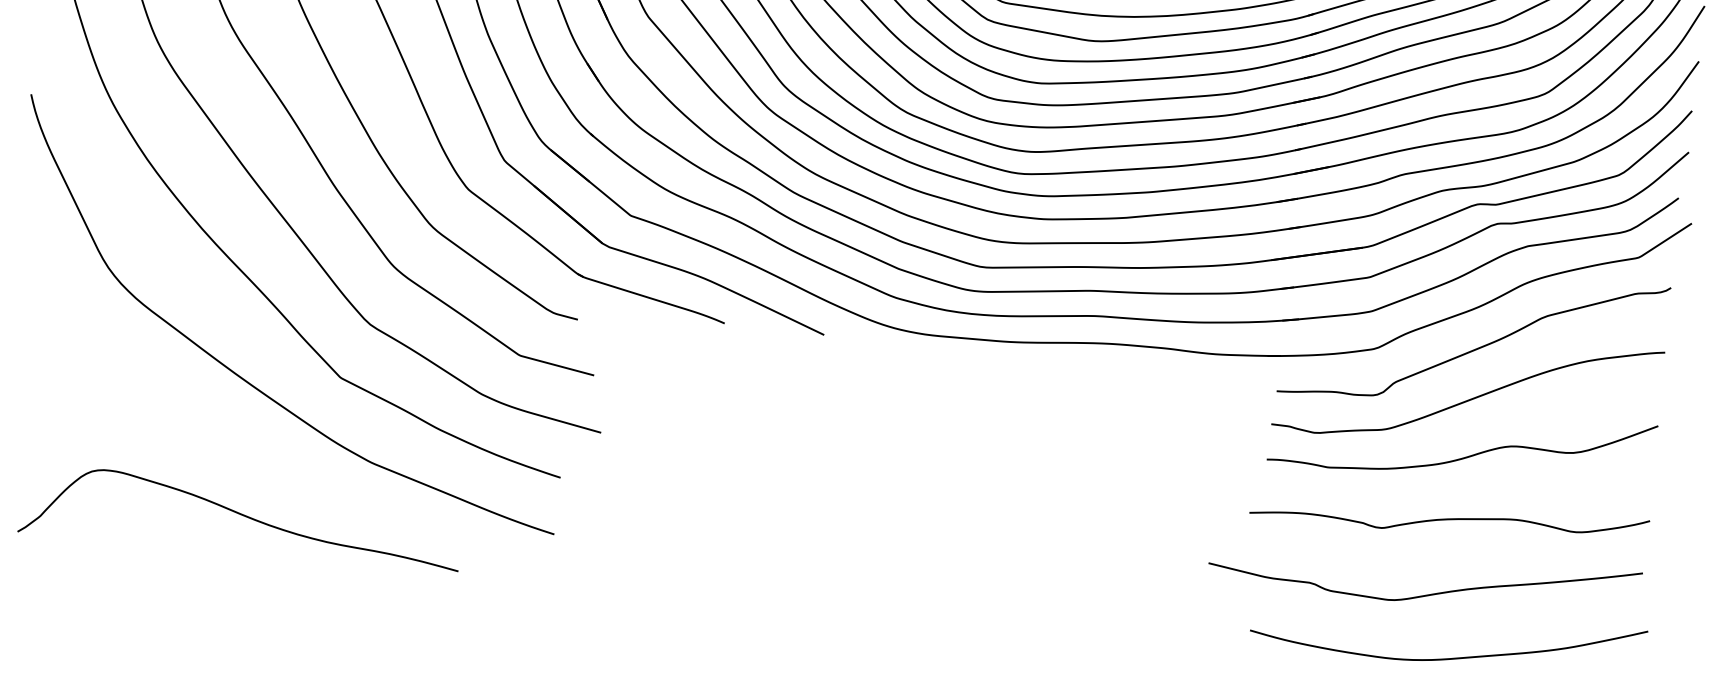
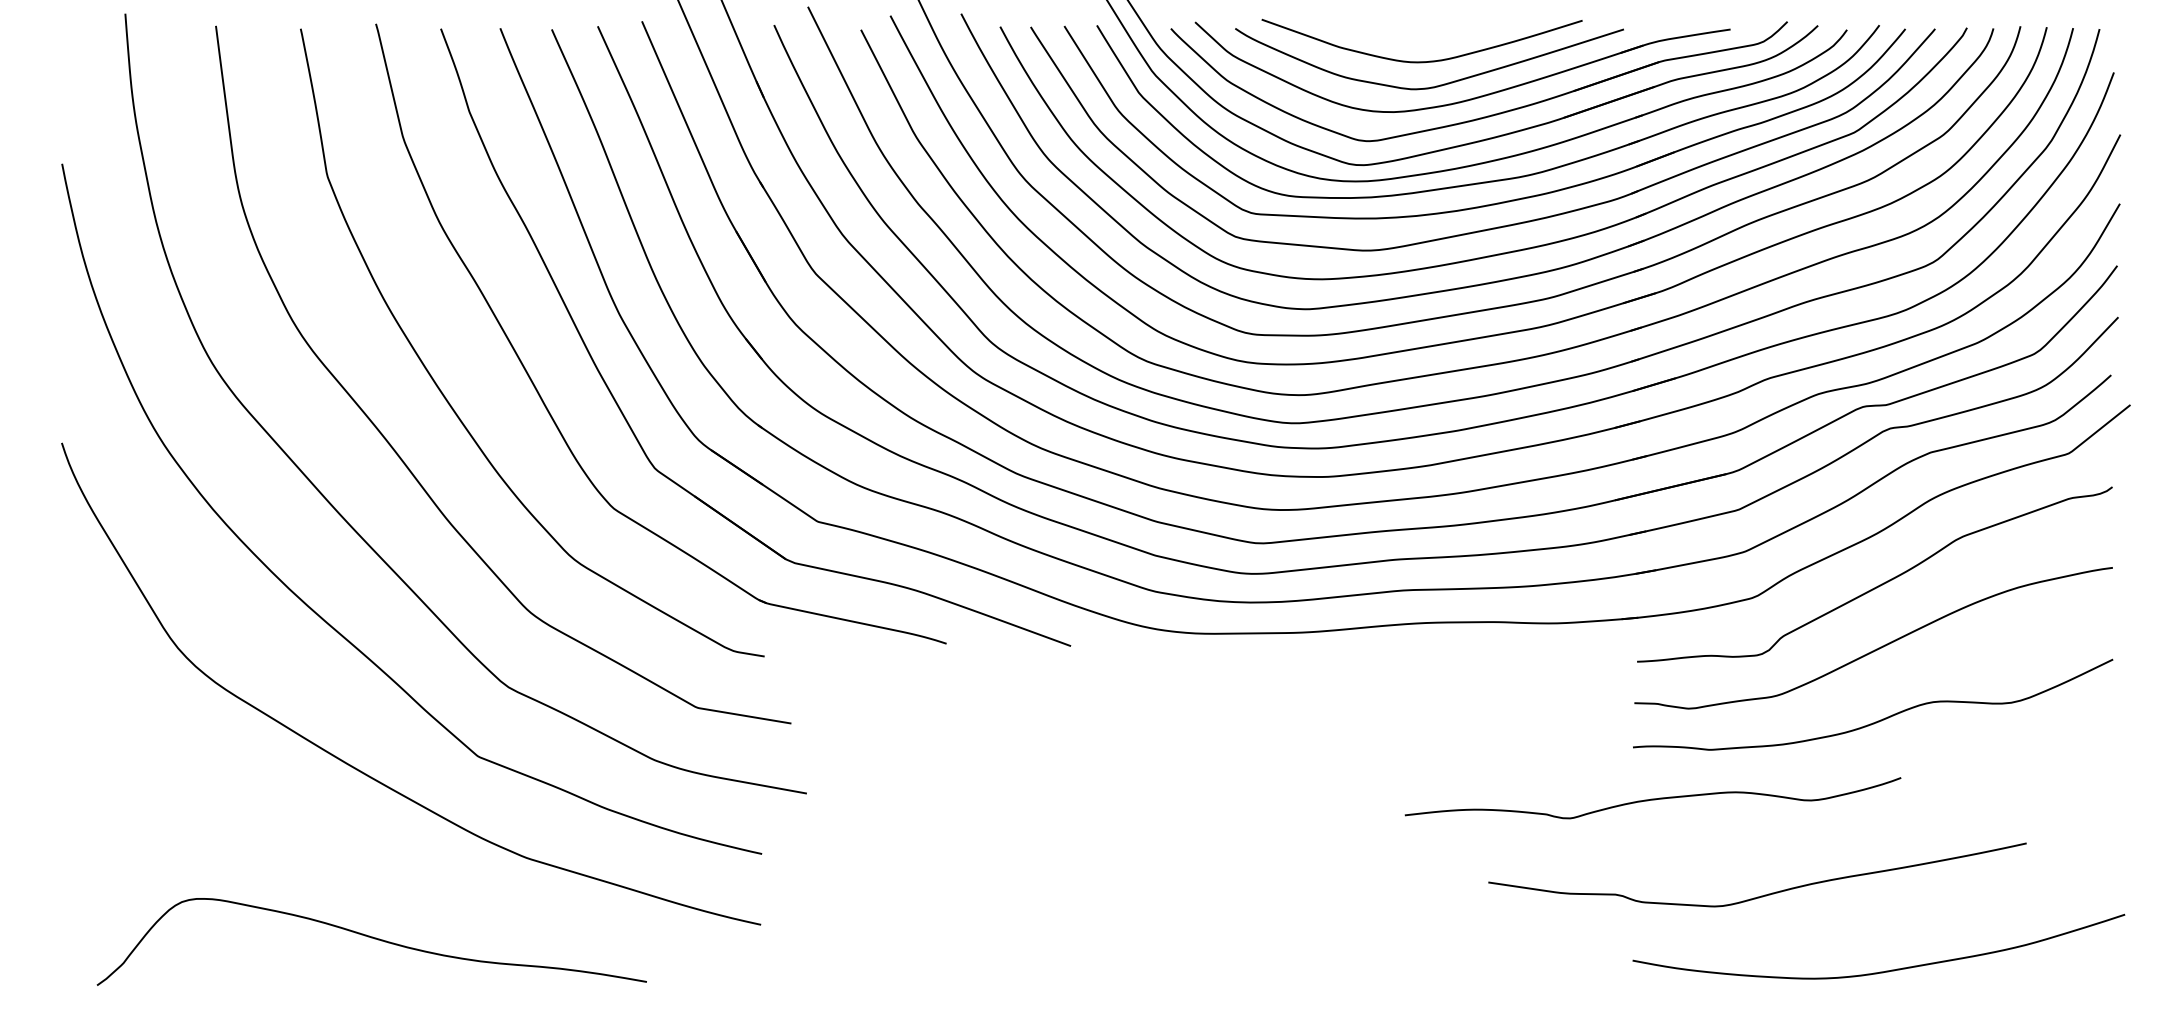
curve: (1449, 518) -> (1652, 798), moved
curve: (1428, 594) -> (1764, 894), moved

